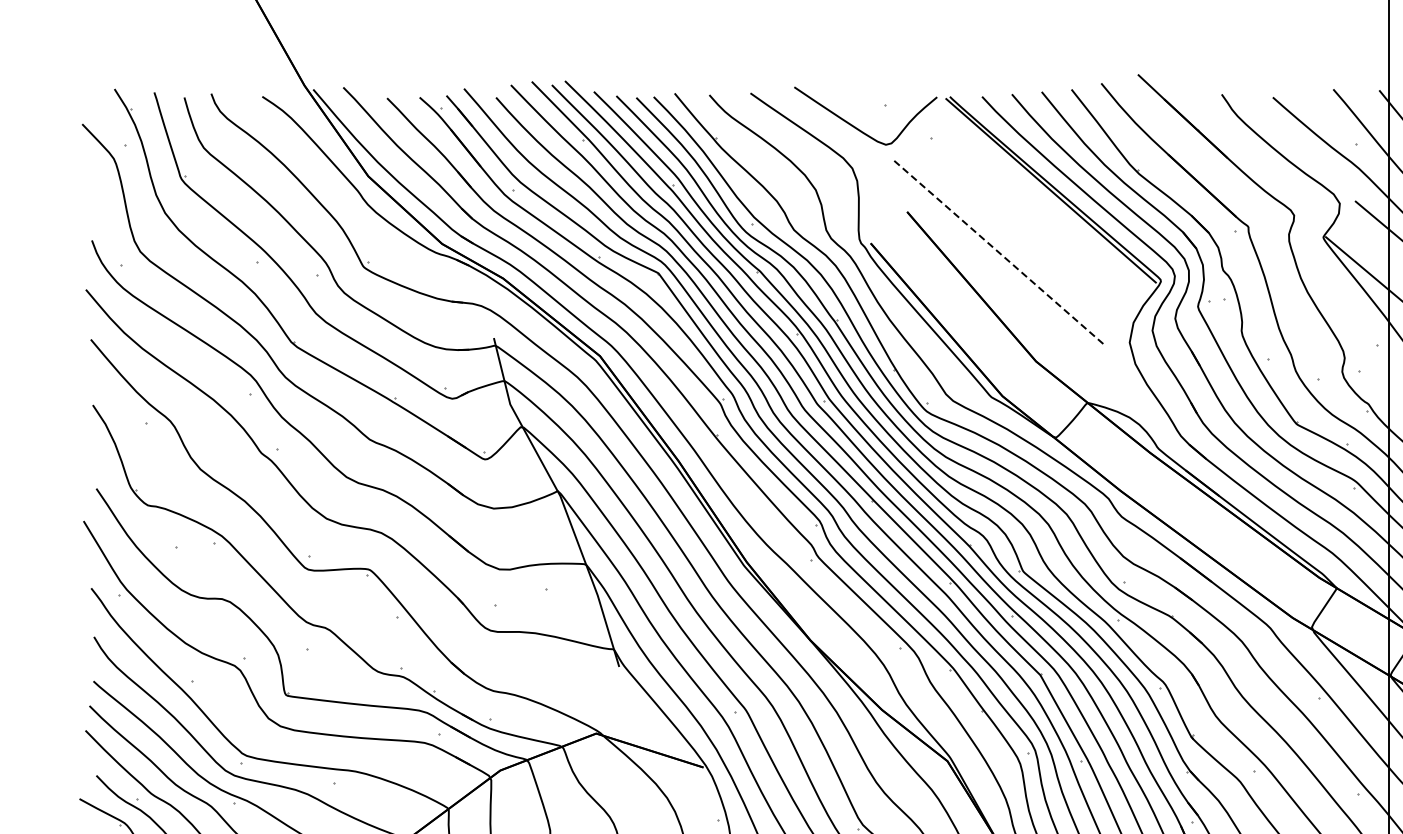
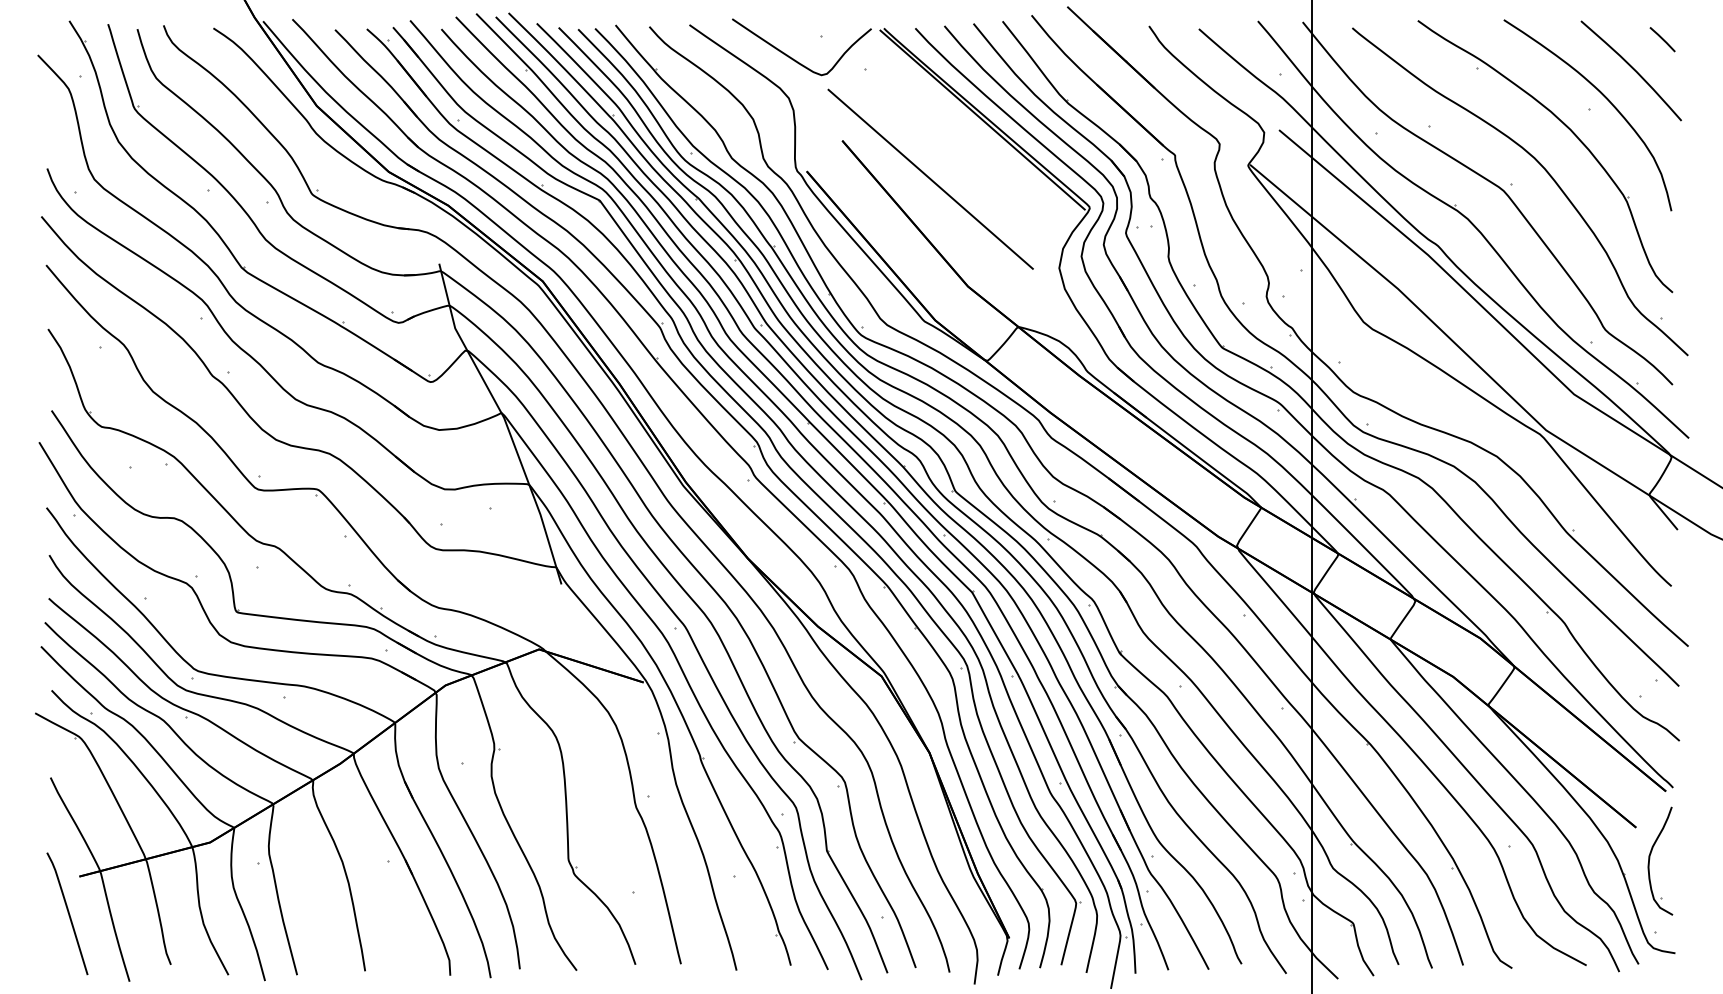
line: (997, 251) -> (930, 179), dashed -> solid

